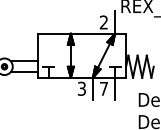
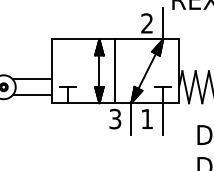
line: (81, 55) -> (114, 71), added
text: (103, 88) -> (146, 118), 7 -> 1

